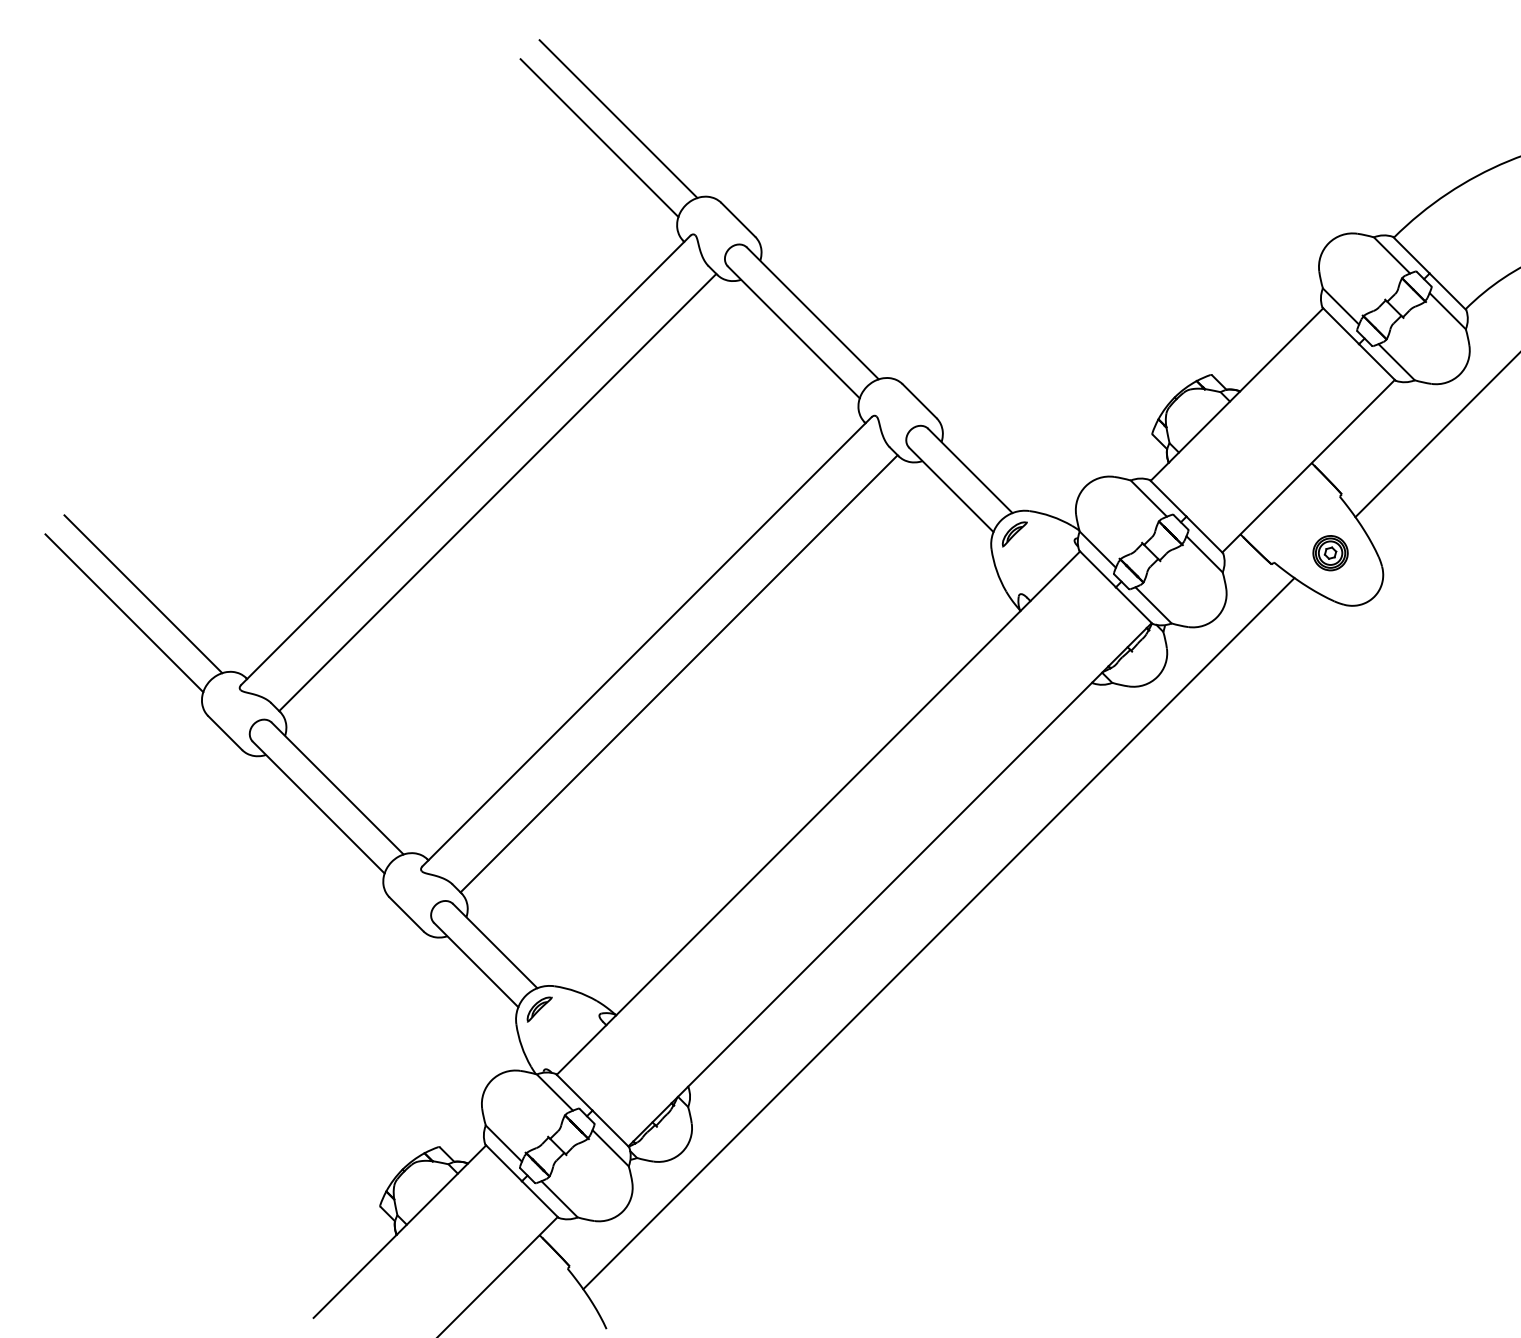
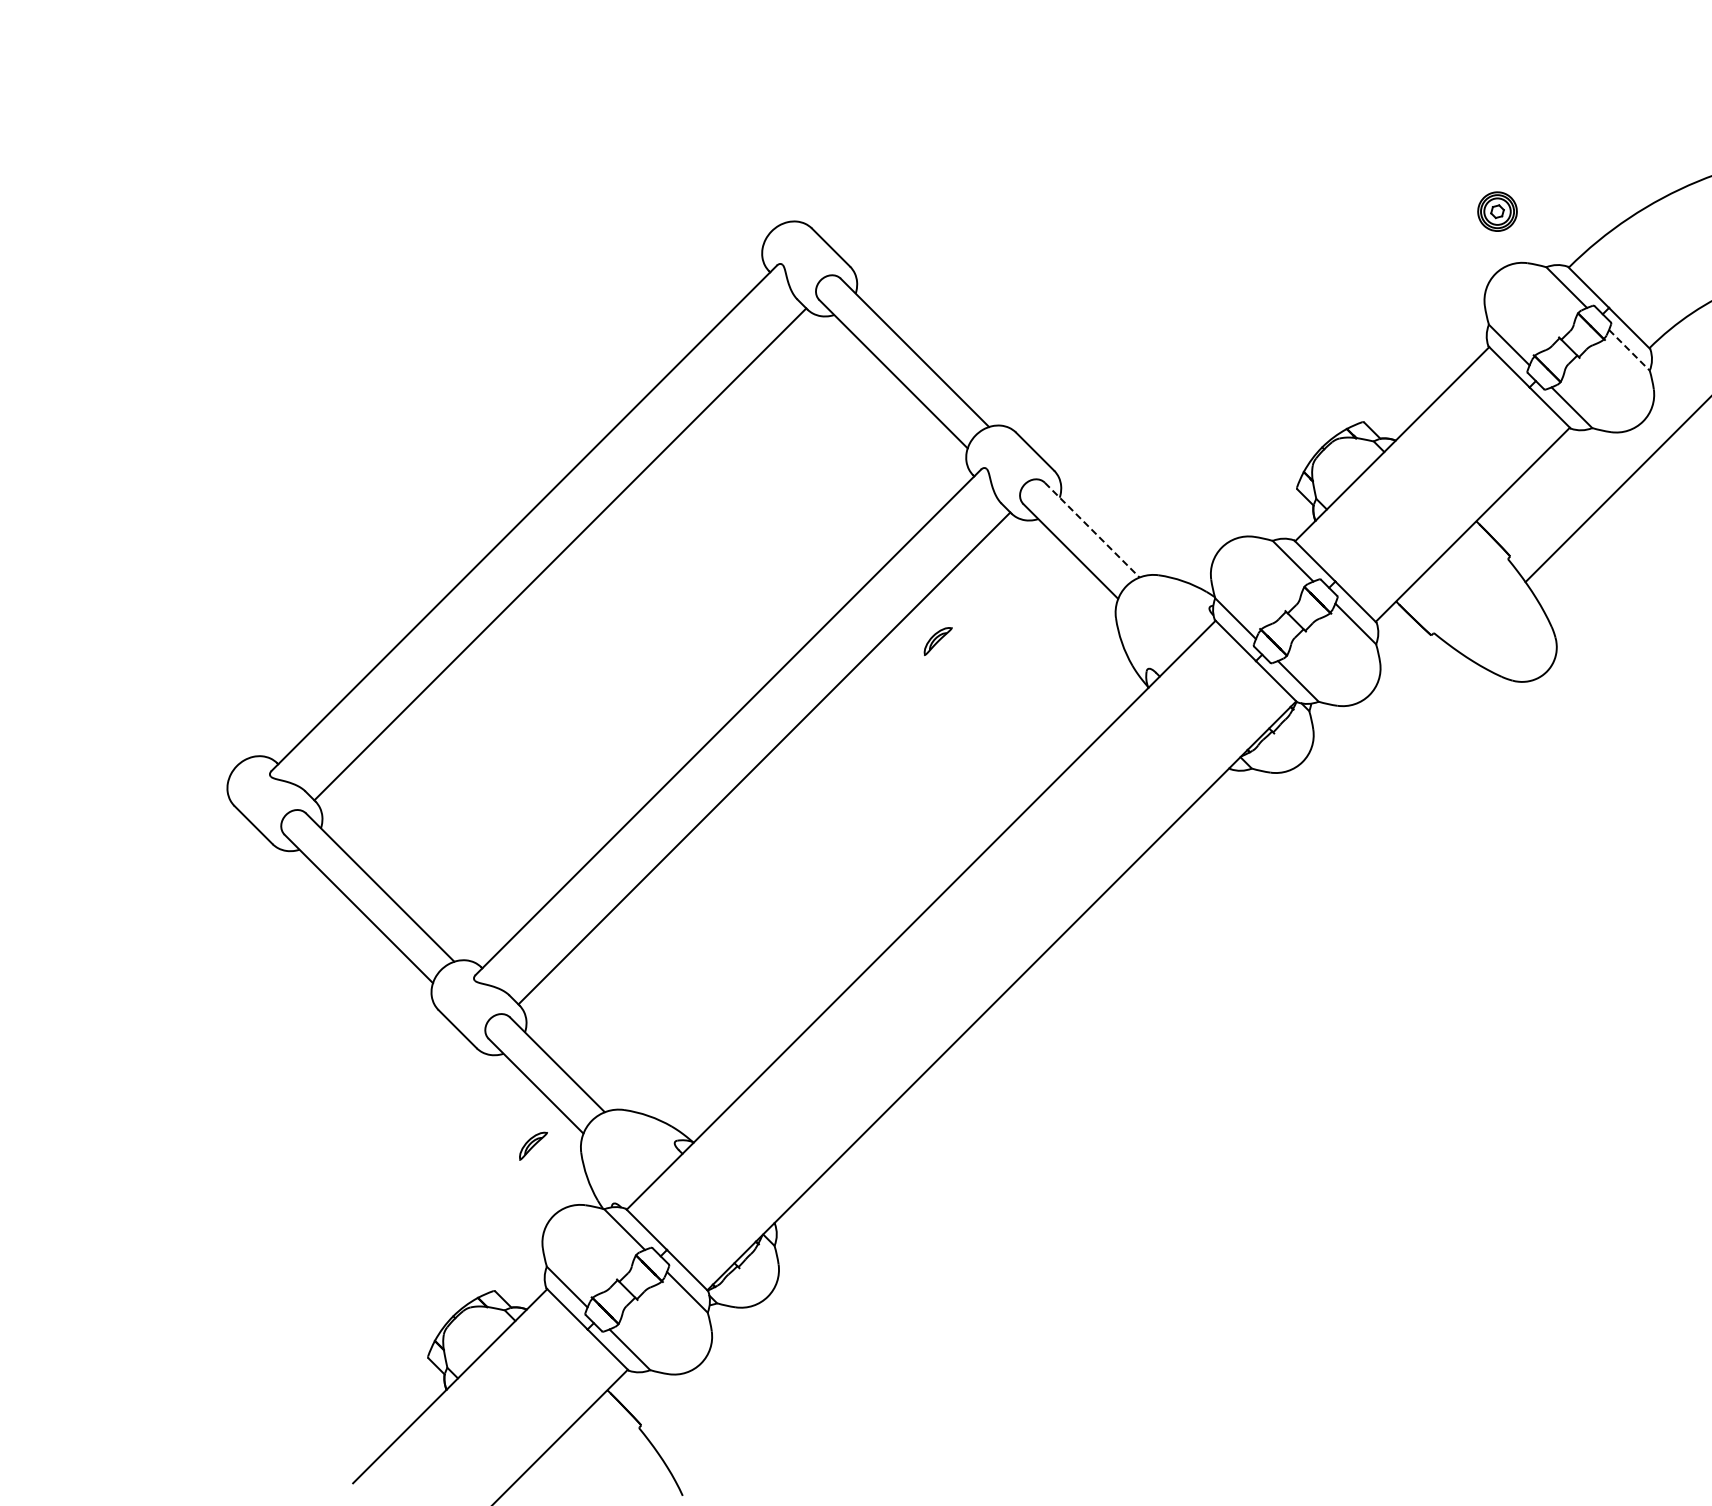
line: (618, 118) -> (696, 133), removed
line: (599, 138) -> (674, 155), removed
line: (1447, 311) -> (1629, 350), solid -> dashed
line: (970, 471) -> (1092, 530), solid -> dashed
part: (1014, 534) -> (937, 641), moved
part: (1330, 553) -> (1497, 211), moved
line: (143, 593) -> (161, 668), removed
line: (123, 613) -> (139, 690), removed
line: (938, 933) -> (1056, 1050), removed
part: (539, 1008) -> (533, 1145), moved

